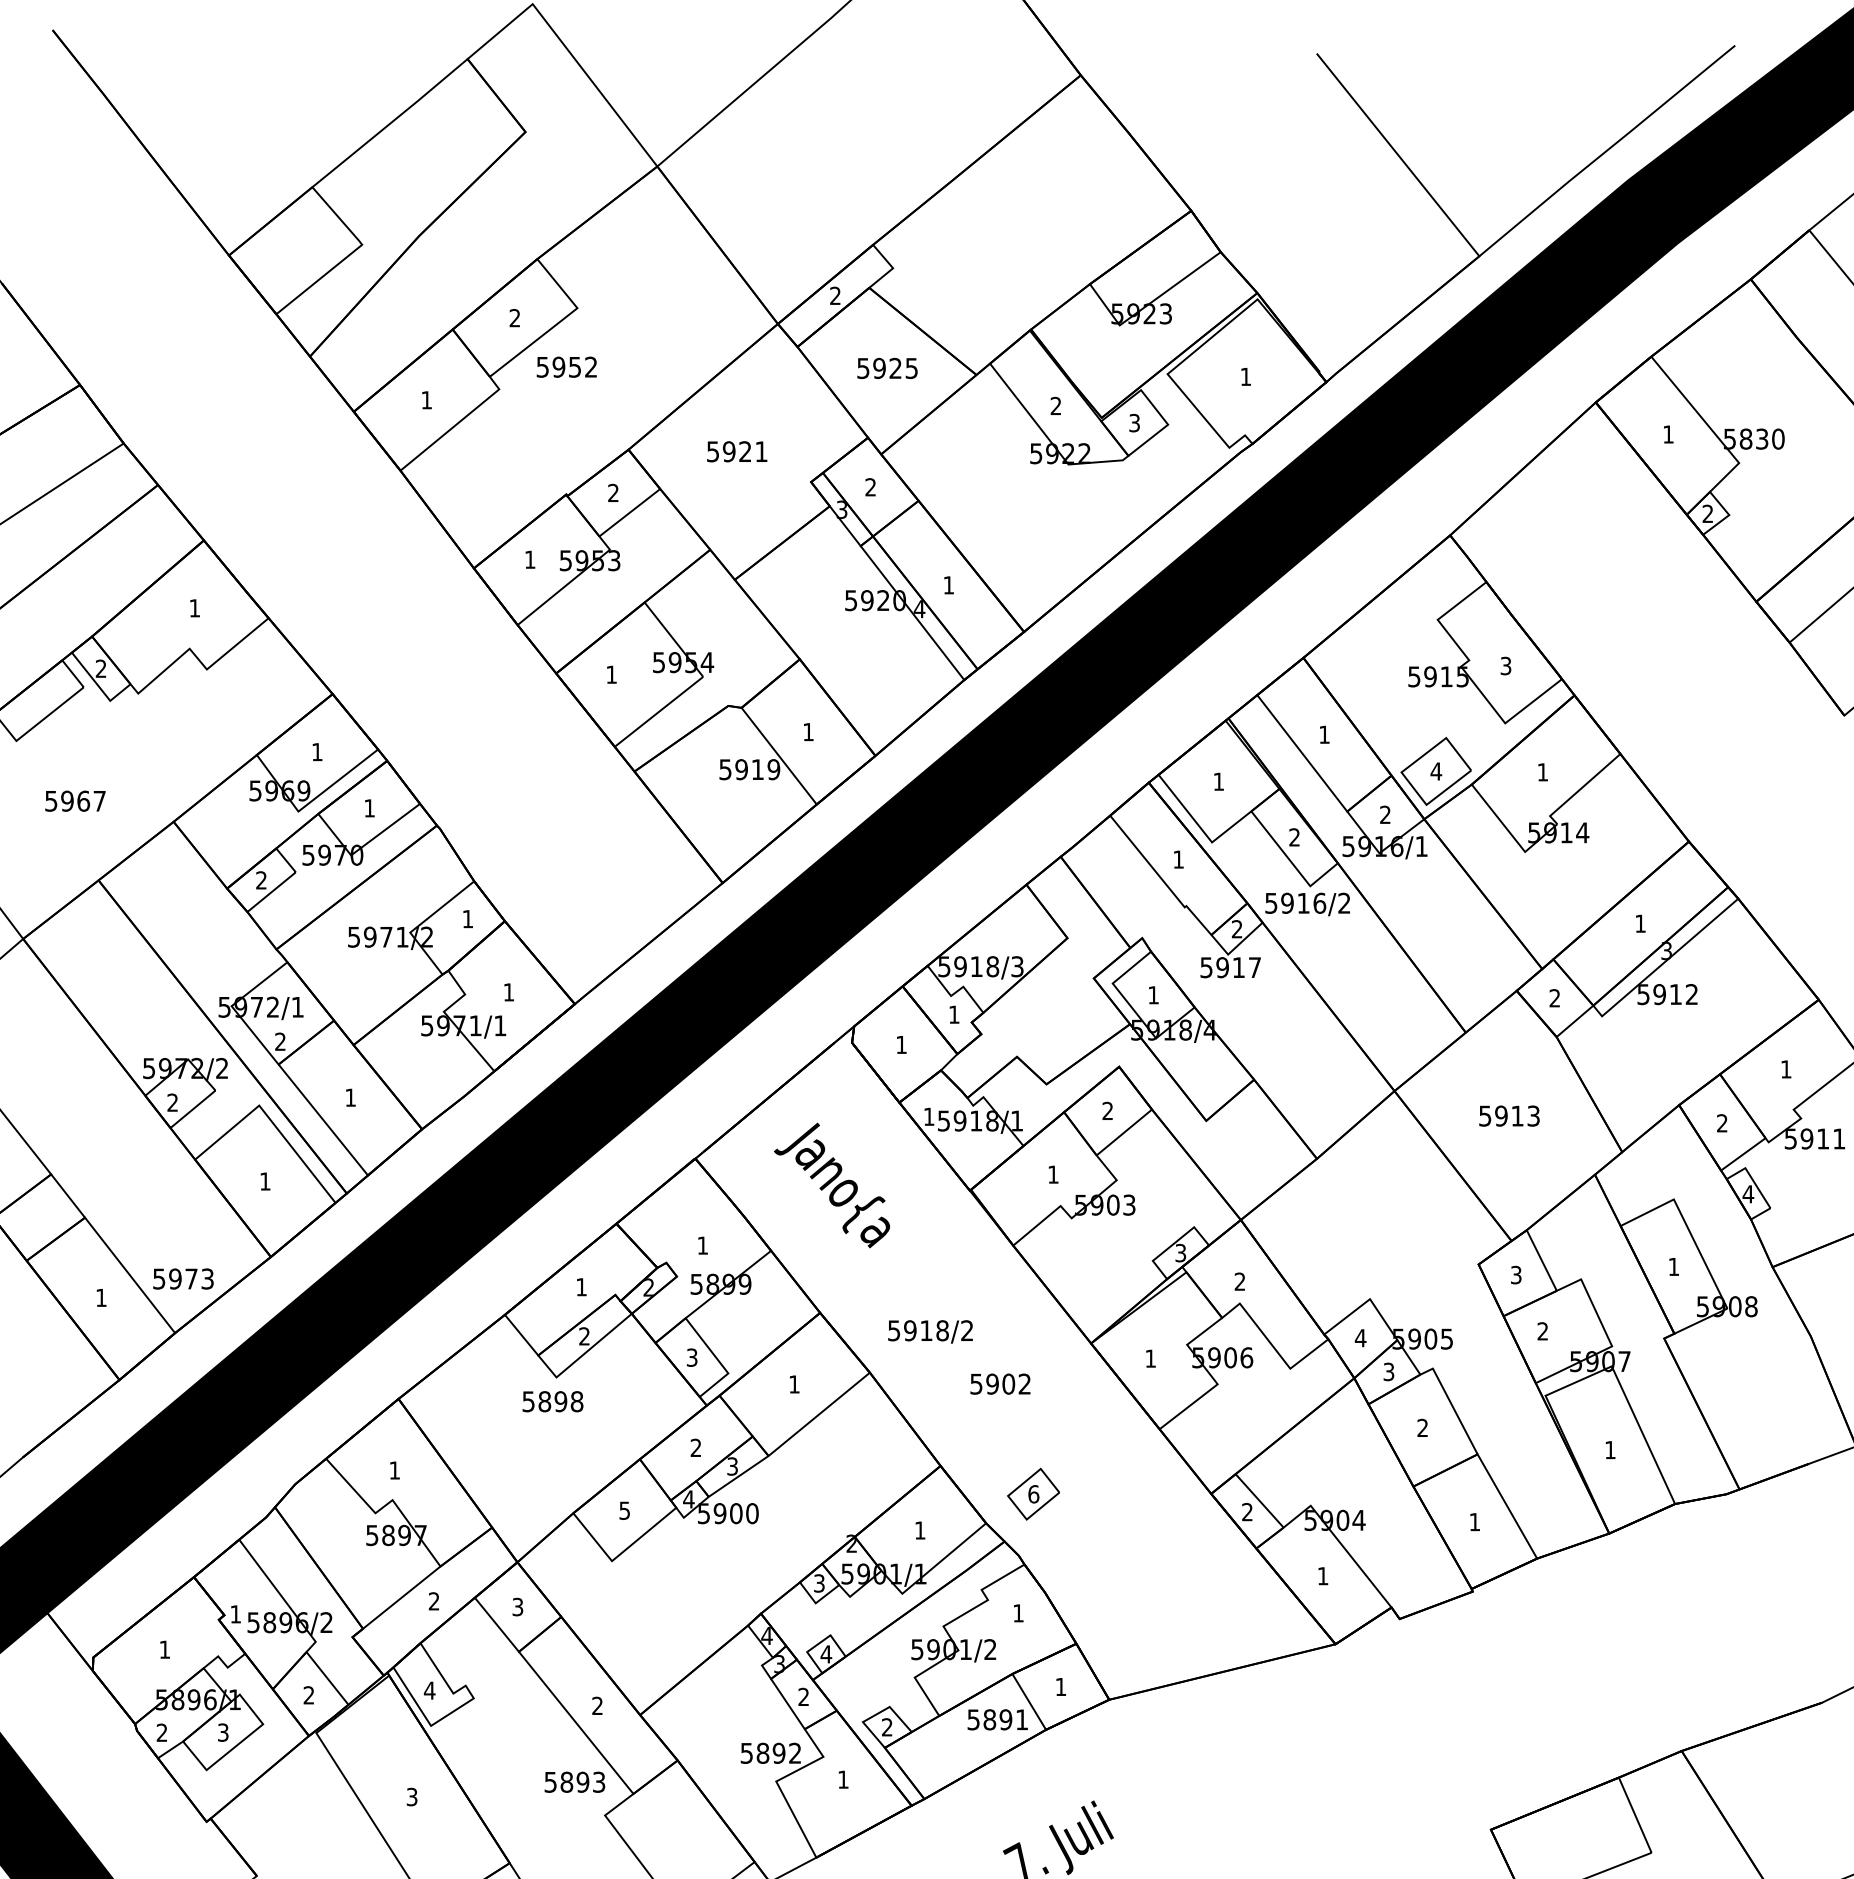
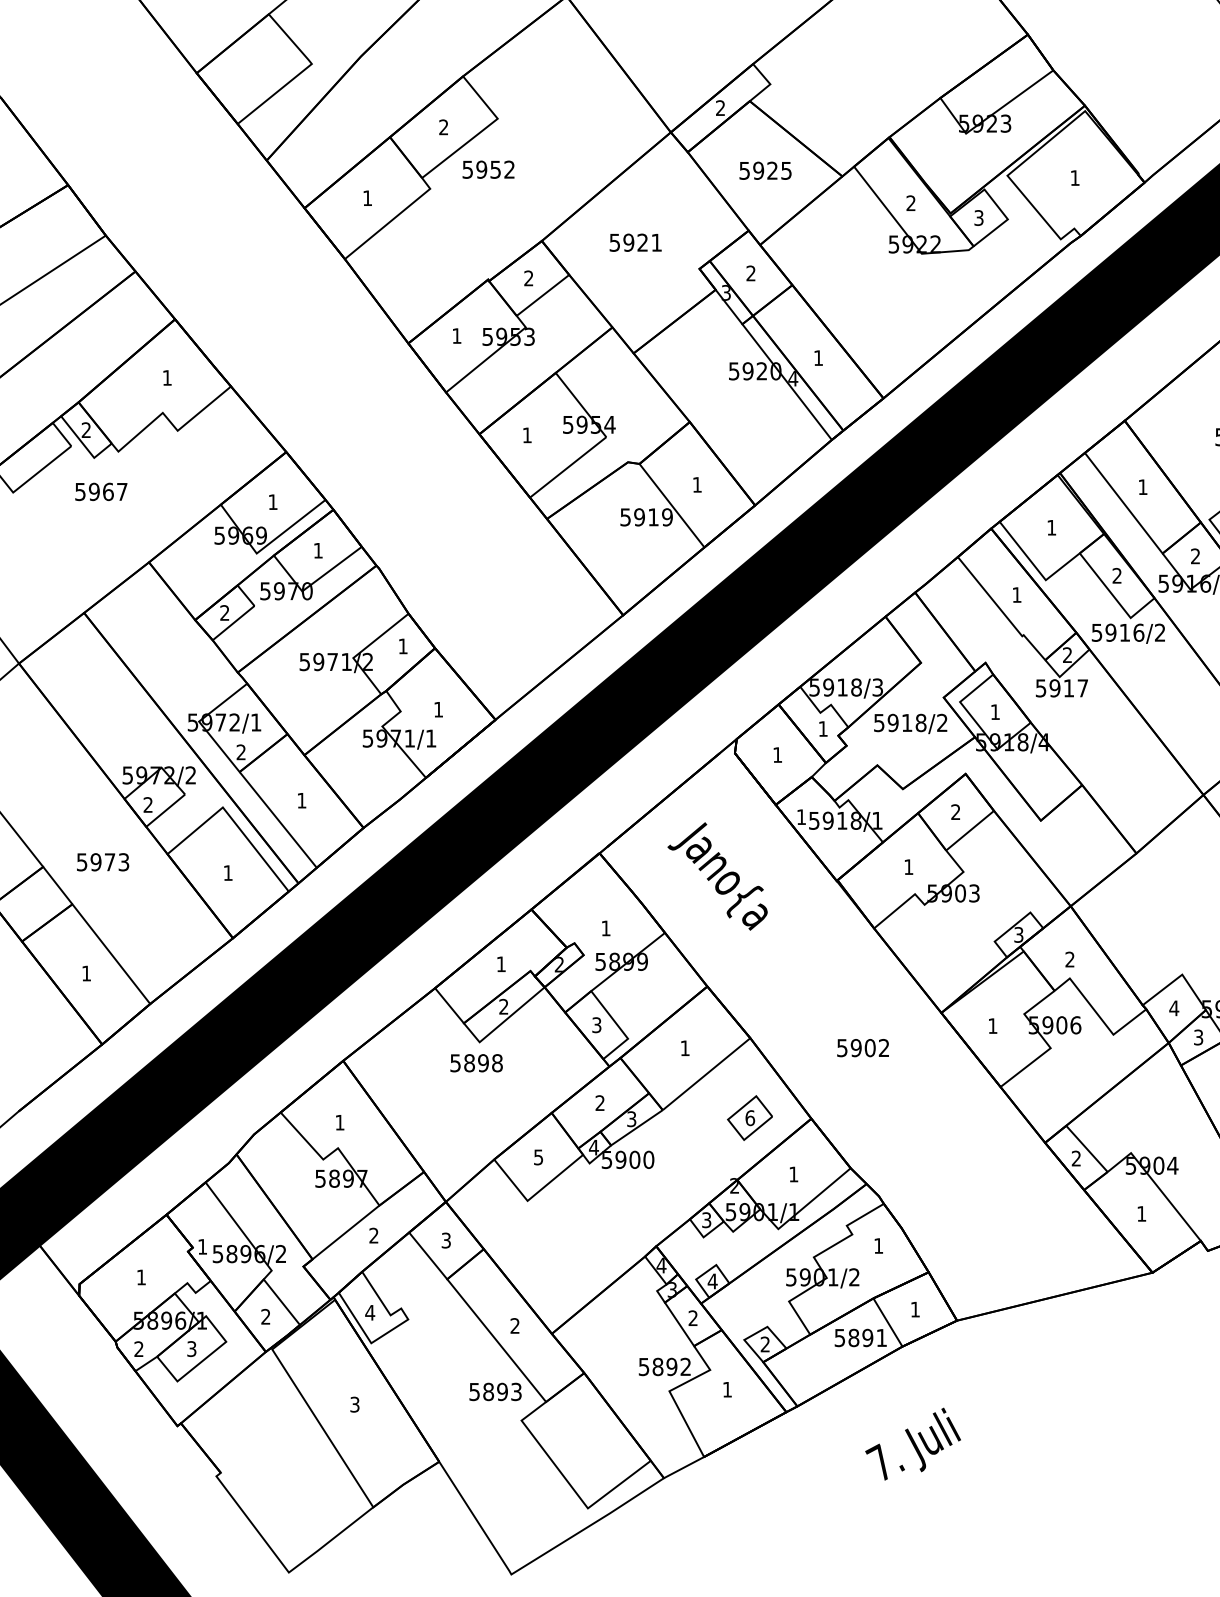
text: (75, 800) -> (101, 491), moved
text: (183, 1278) -> (103, 861), moved
text: (930, 1331) -> (910, 723), moved
part: (1033, 1493) -> (749, 1117), moved

